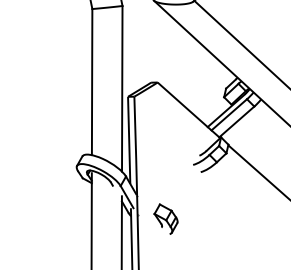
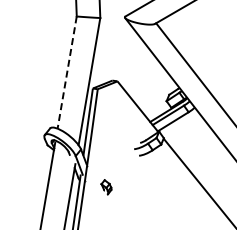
line: (92, 81) -> (67, 72), solid -> dashed
part: (166, 219) -> (106, 187), size x0.6

